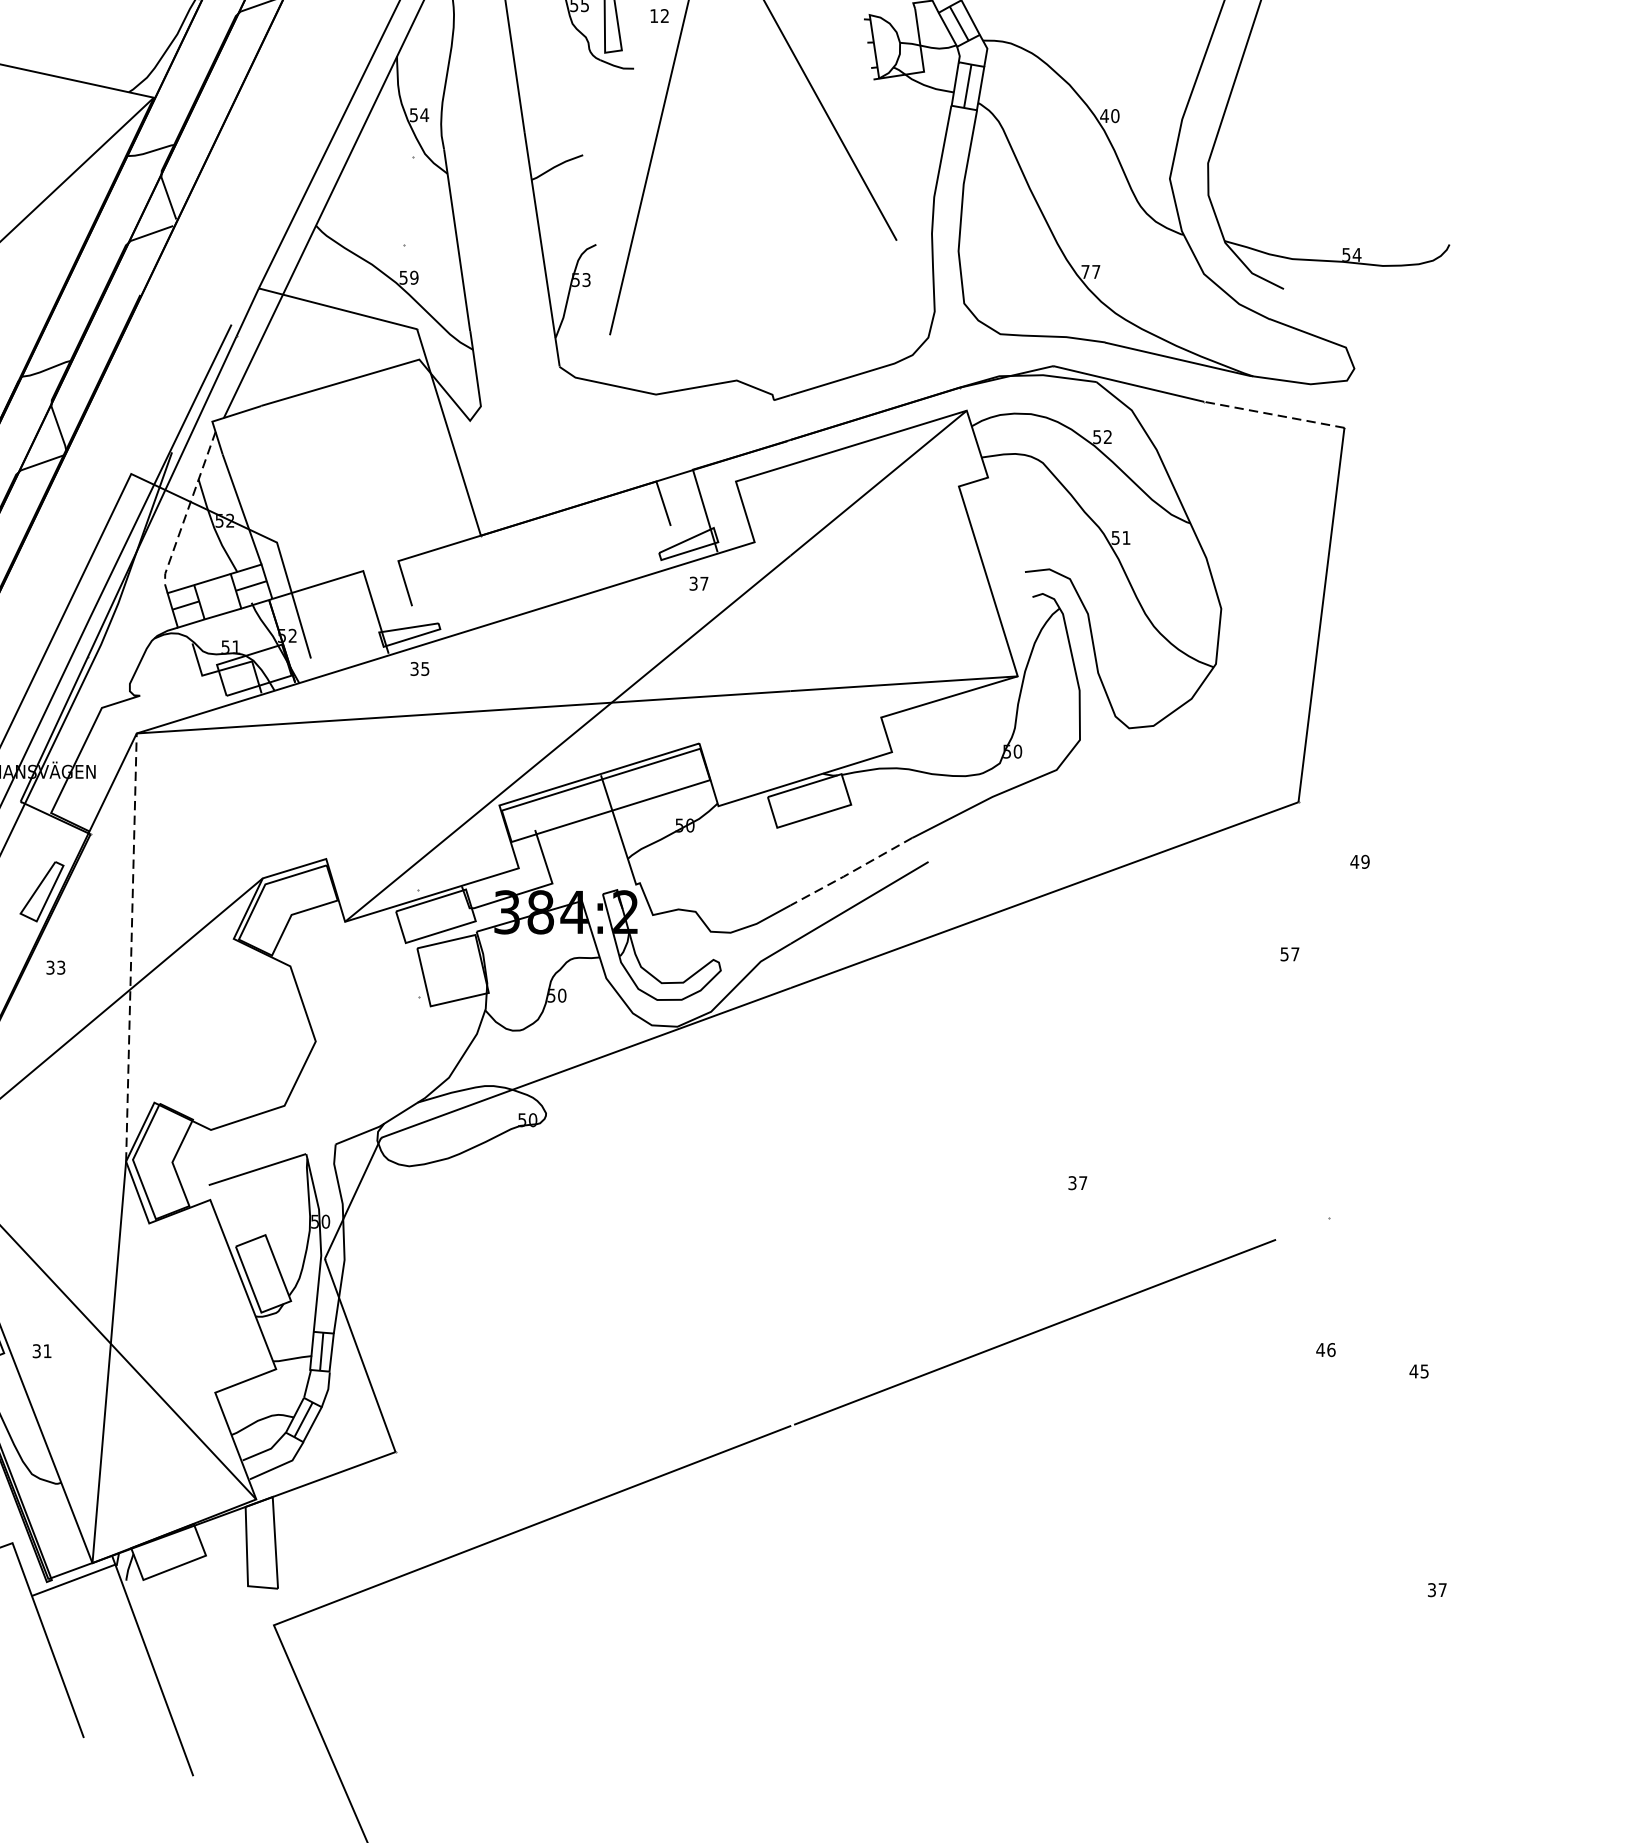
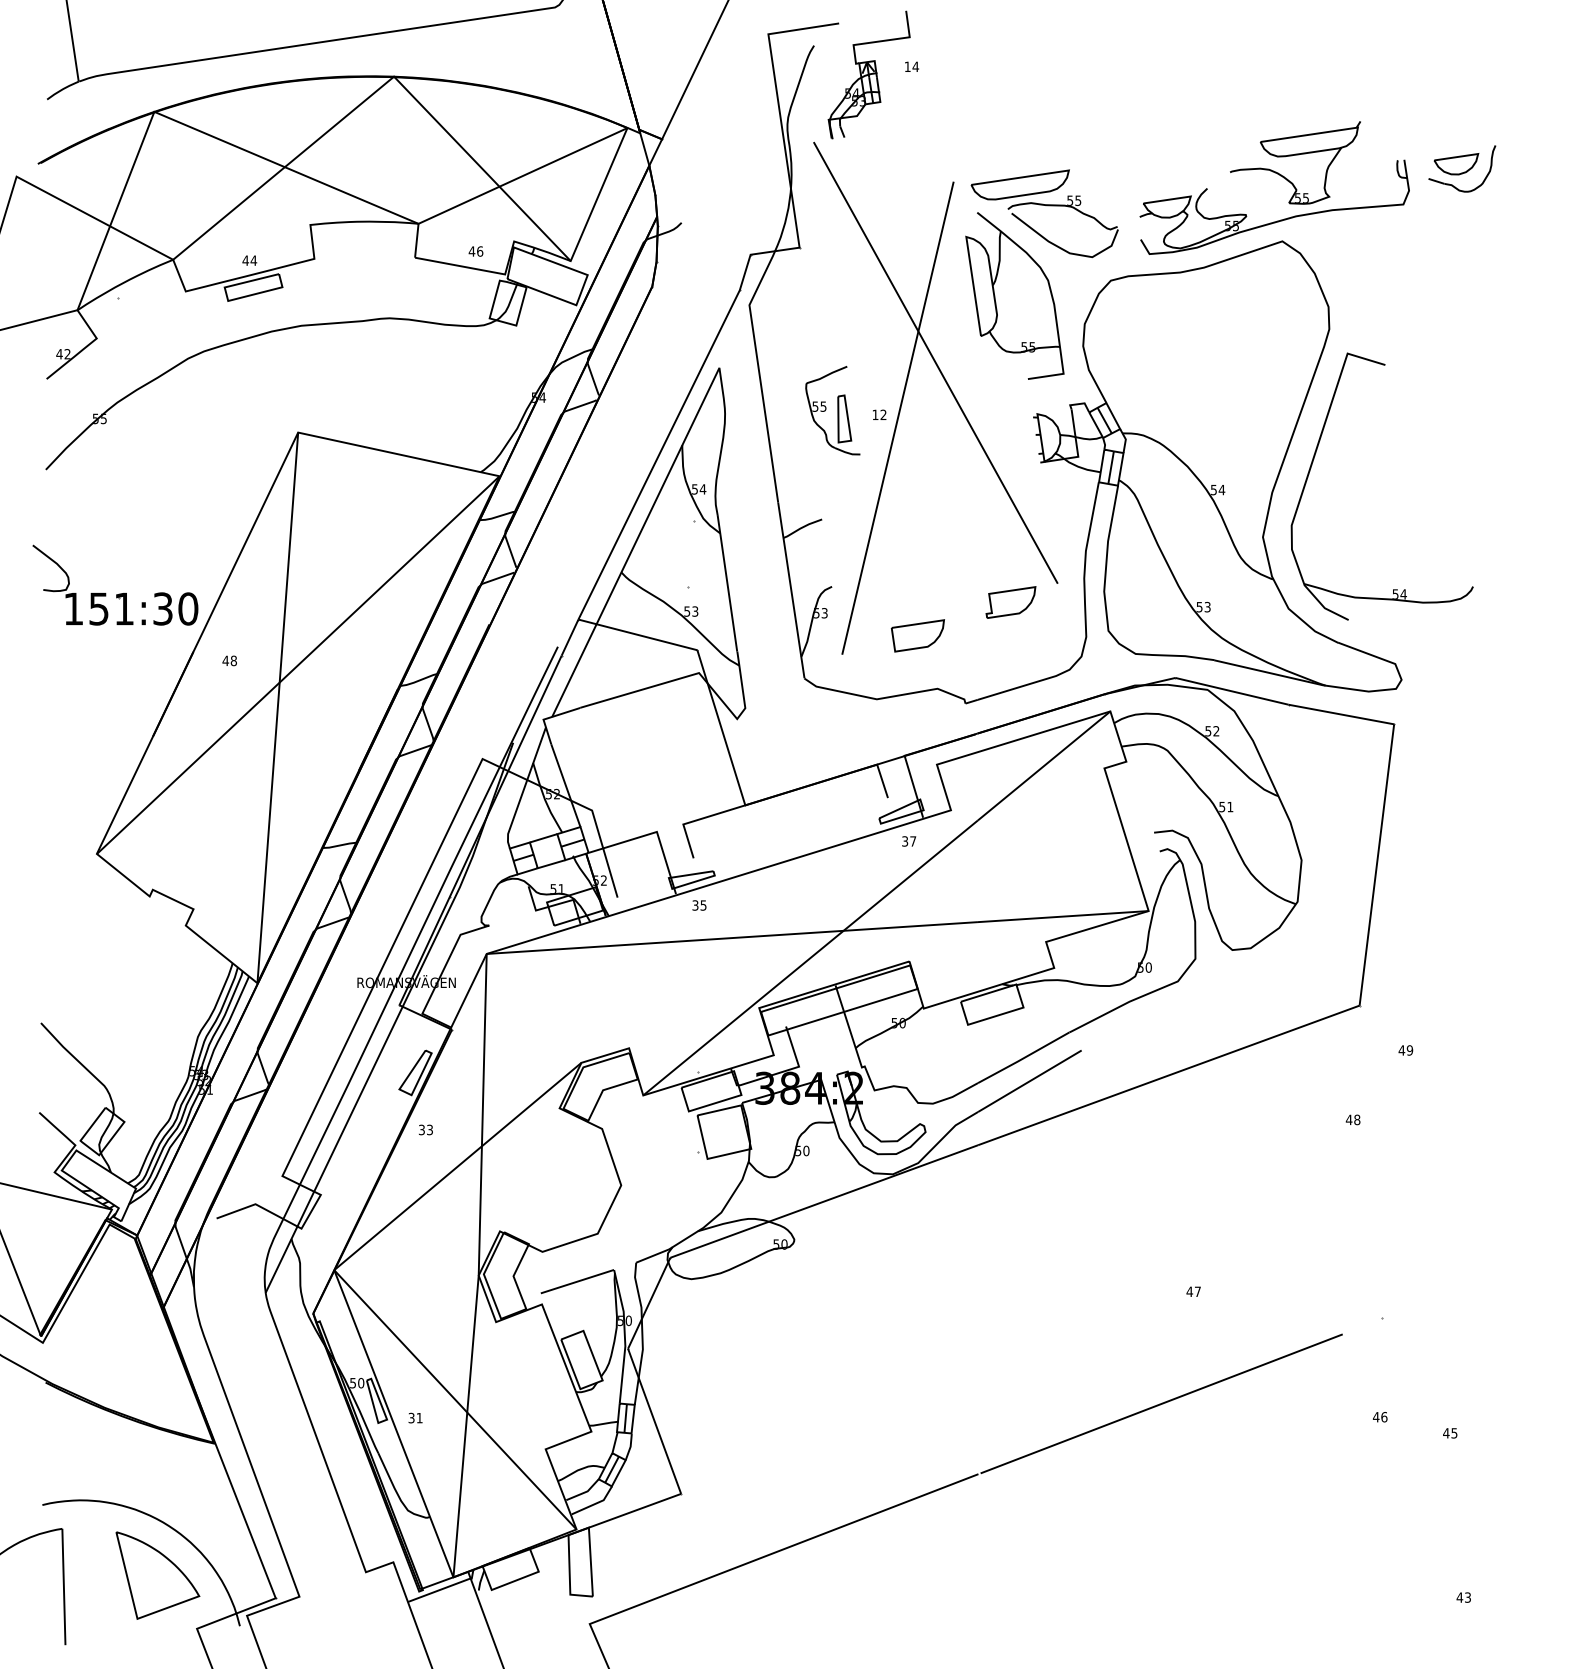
text: (1109, 115) -> (1217, 489), 40 -> 54
part: (833, 265) -> (1010, 602), added
text: (1090, 271) -> (1203, 606), 77 -> 53
text: (414, 277) -> (695, 611), 59 -> 53
part: (710, 309) -> (917, 635), added
line: (1274, 414) -> (1341, 714), dashed -> solid
line: (187, 514) -> (524, 789), dashed -> solid
line: (851, 872) -> (1023, 1058), dashed -> solid
line: (131, 947) -> (482, 1114), dashed -> solid
text: (1289, 953) -> (1352, 1119), 57 -> 48
text: (1072, 1182) -> (1189, 1291), 37 -> 47
text: (1436, 1589) -> (1463, 1597), 37 -> 43

